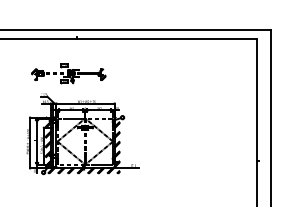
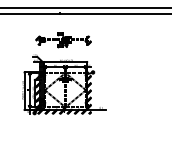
part: (68, 73) -> (63, 39), moved

